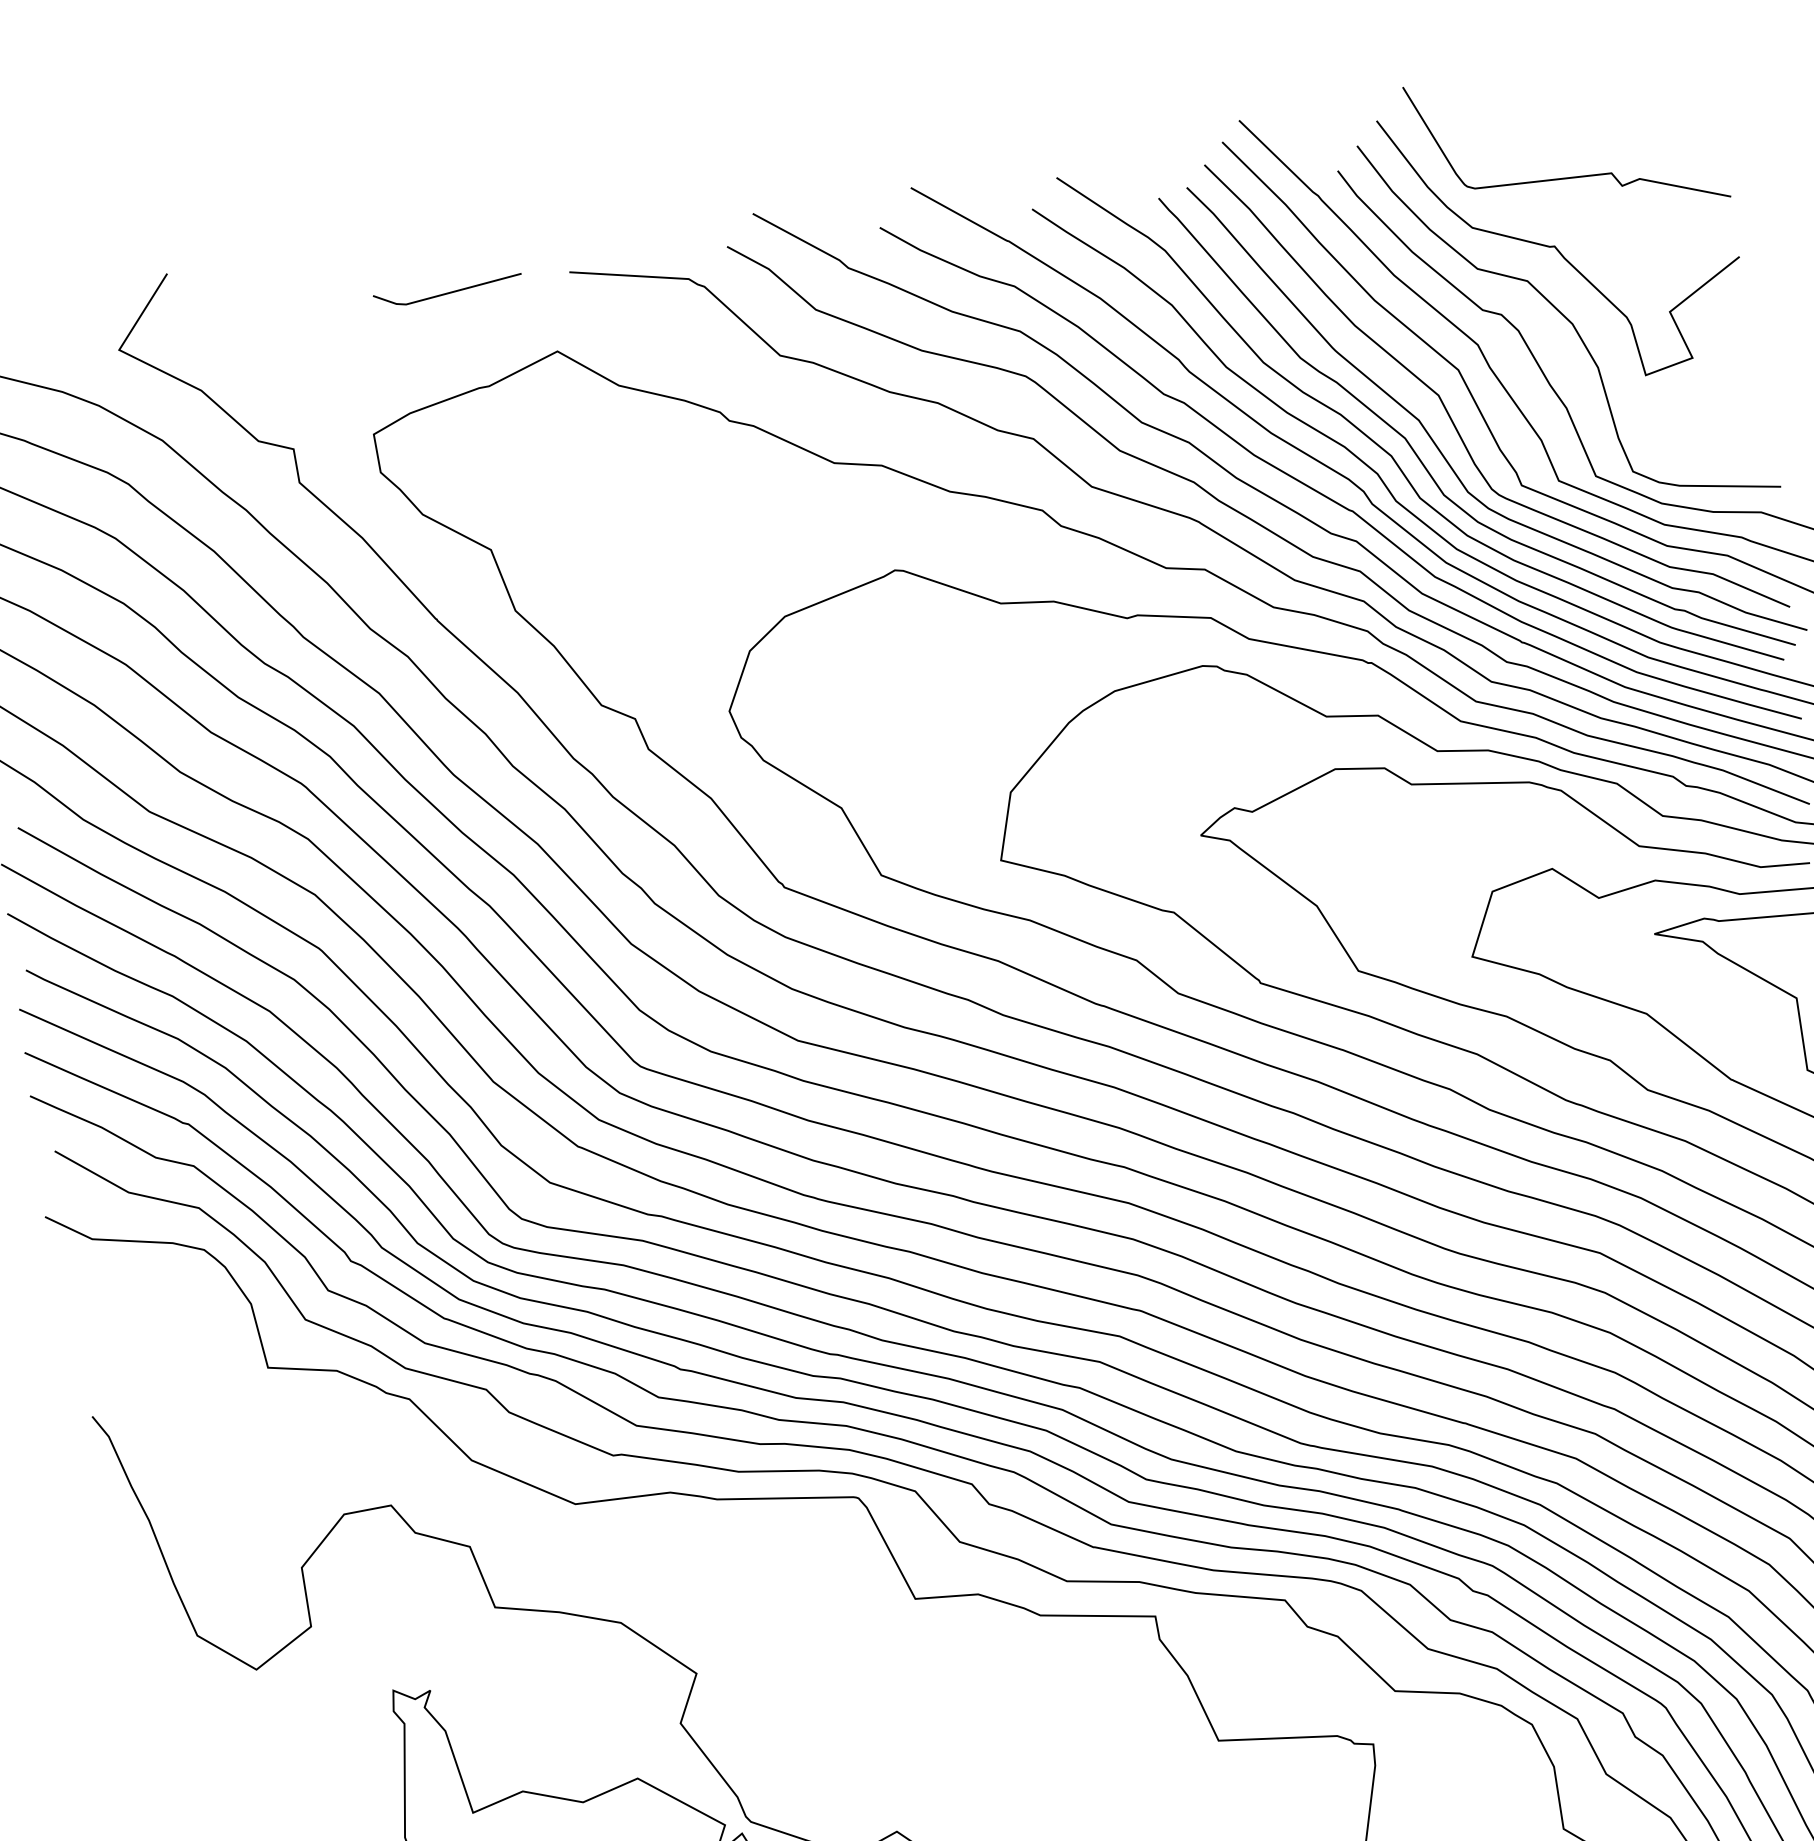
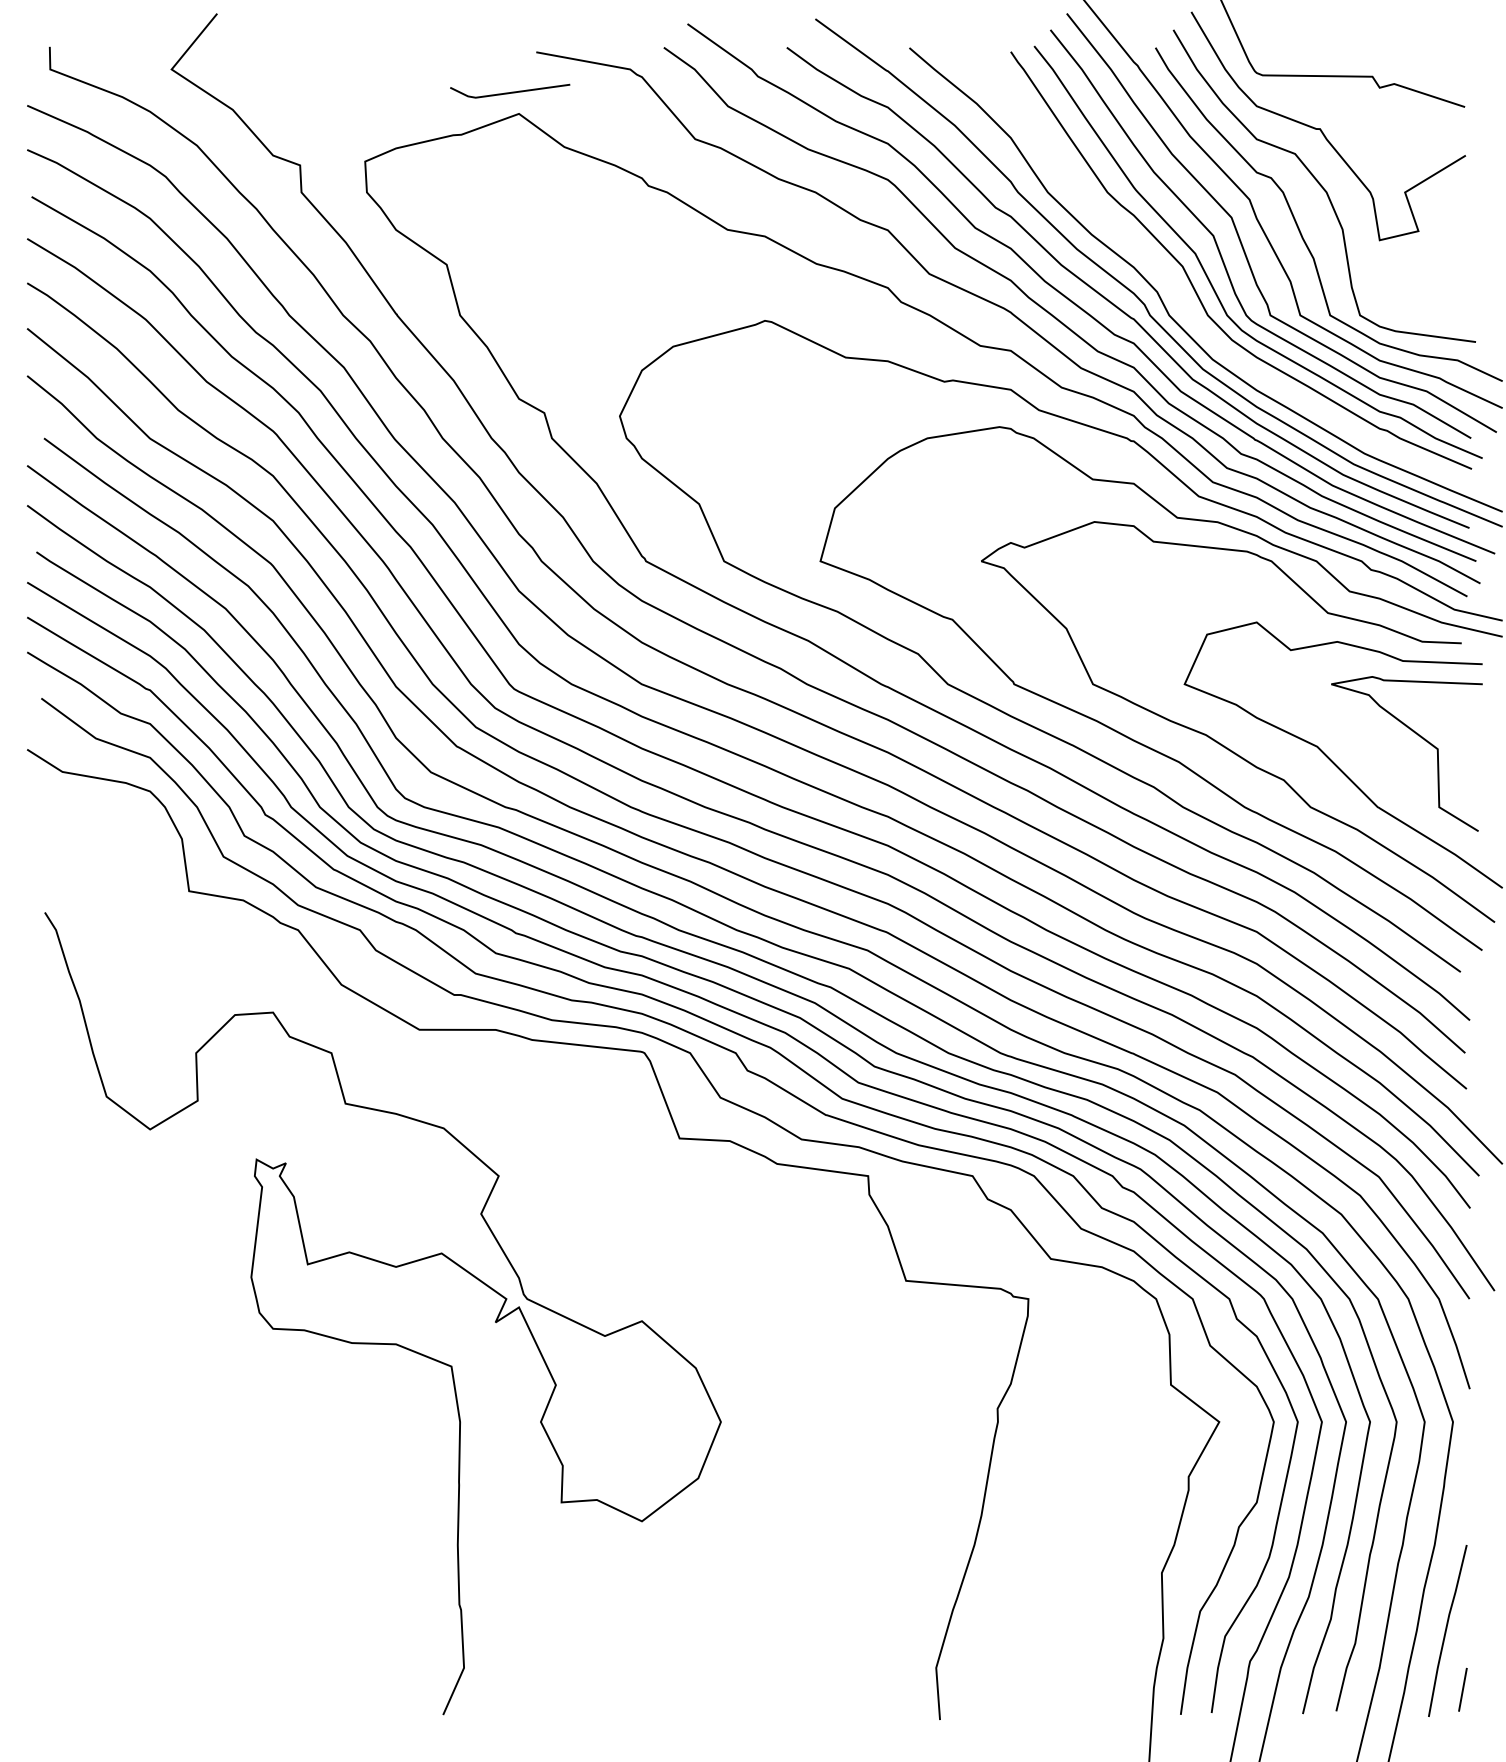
line: (449, 291) -> (511, 91), moved
curve: (1391, 455) -> (1170, 278), removed

